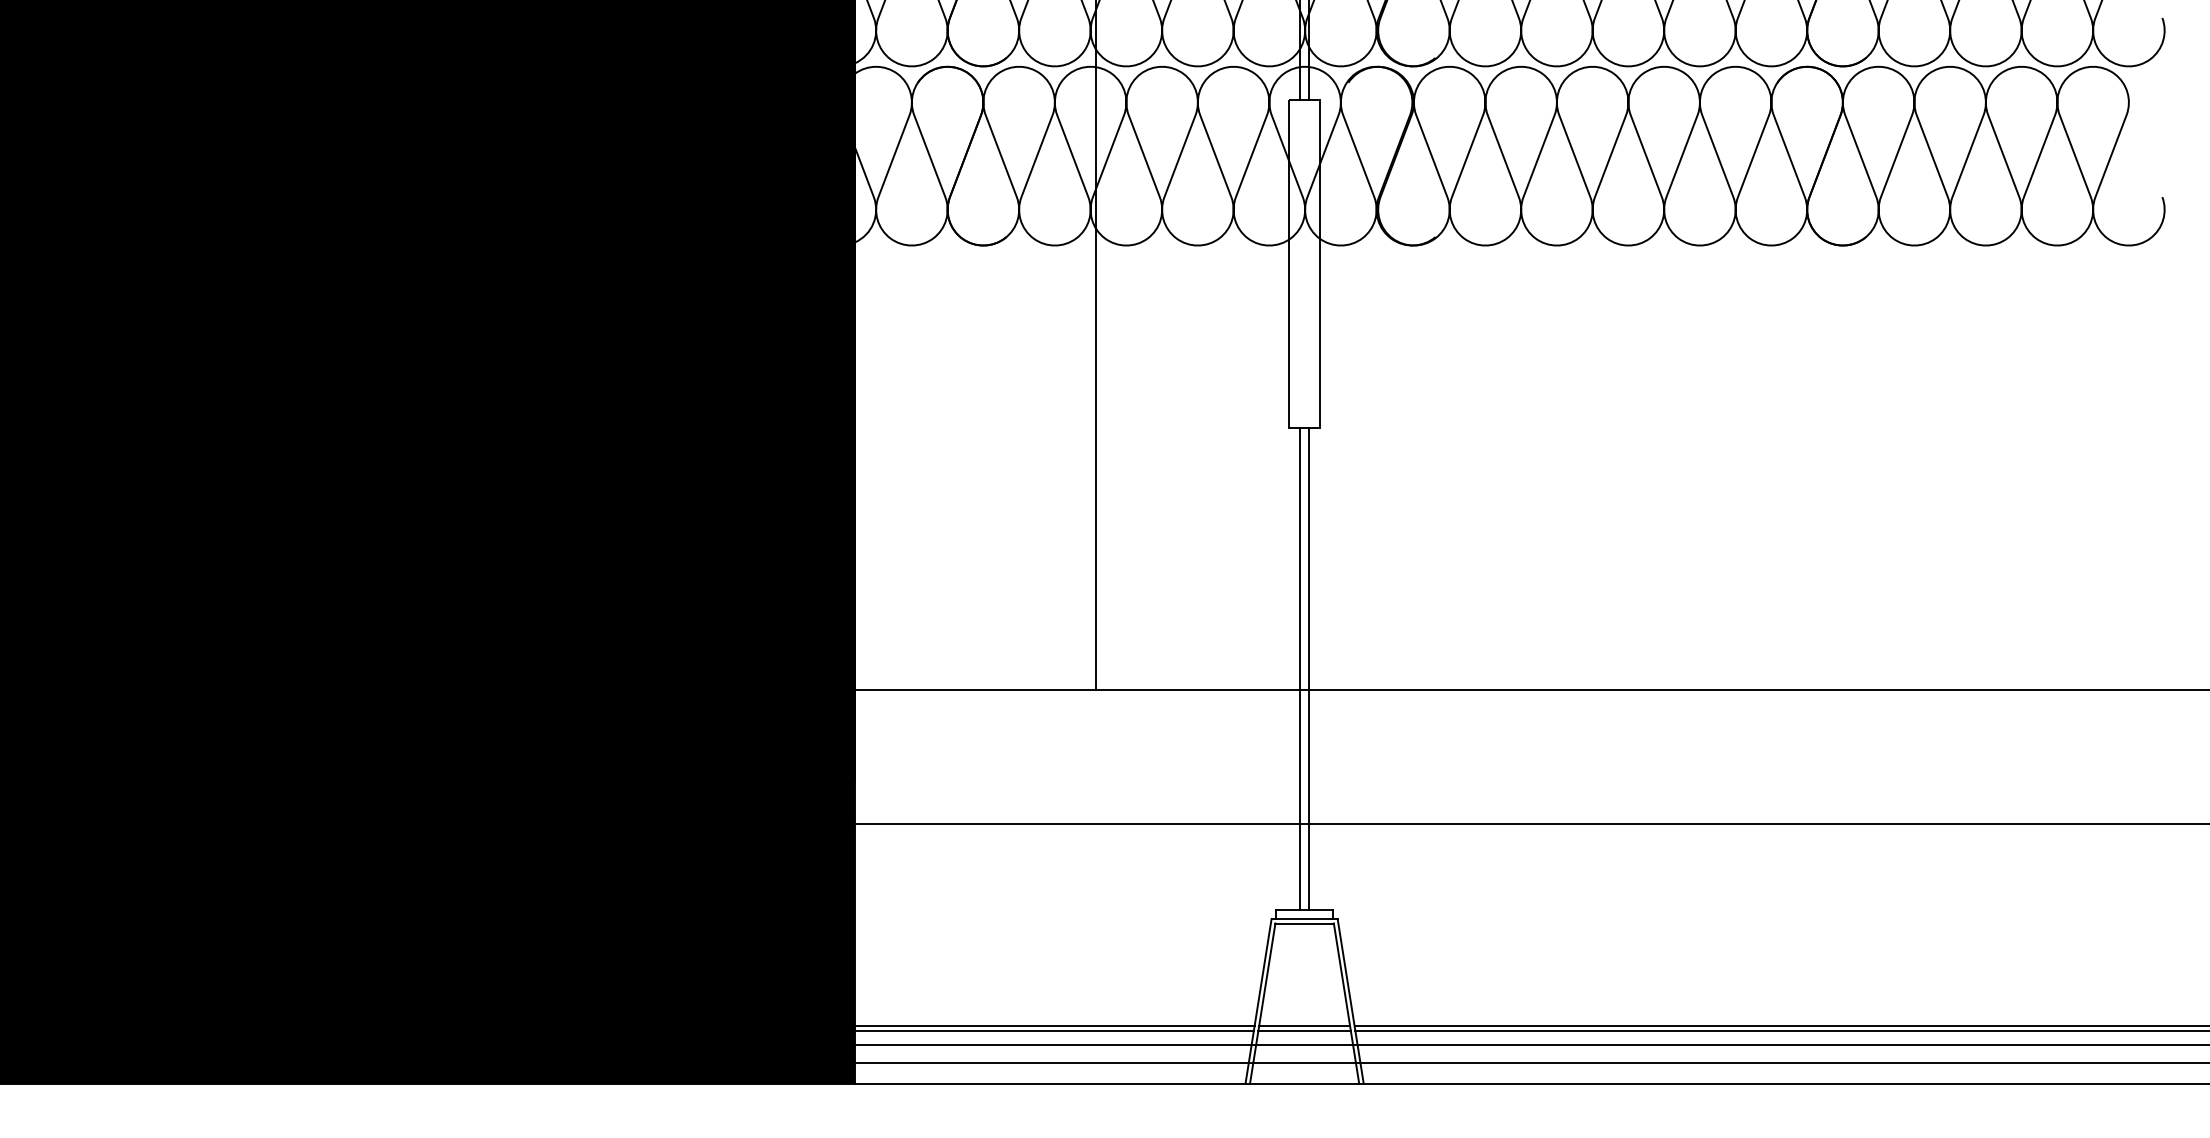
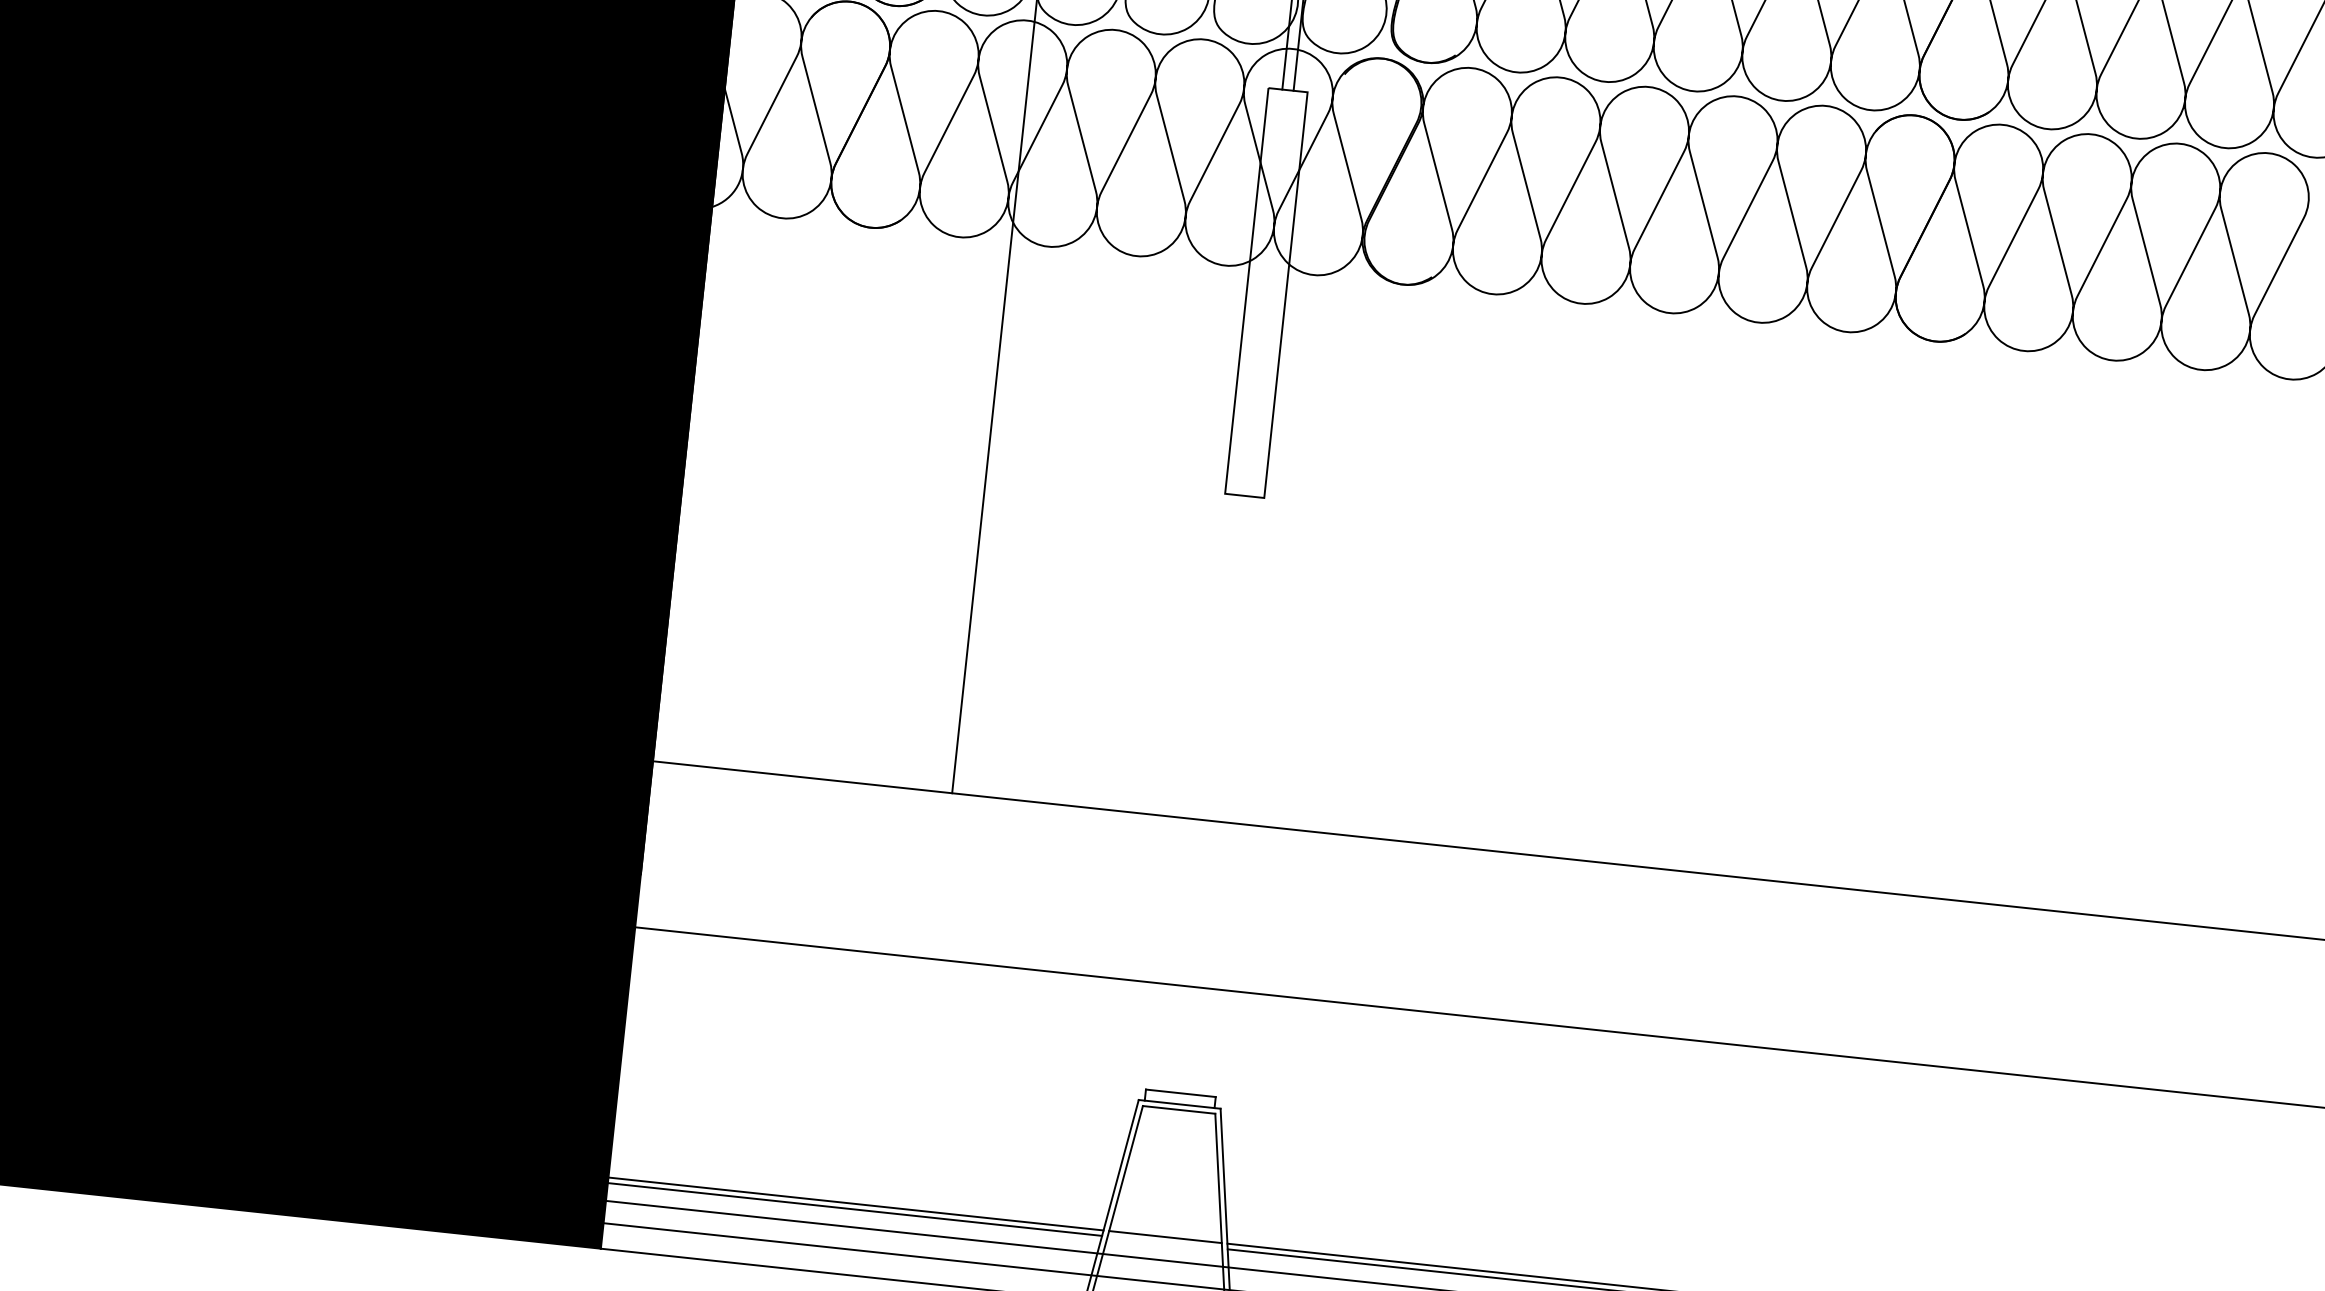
line: (1300, 668) -> (1207, 793), removed
line: (1309, 668) -> (1218, 794), removed
line: (1304, 1030) -> (1164, 1242), removed

